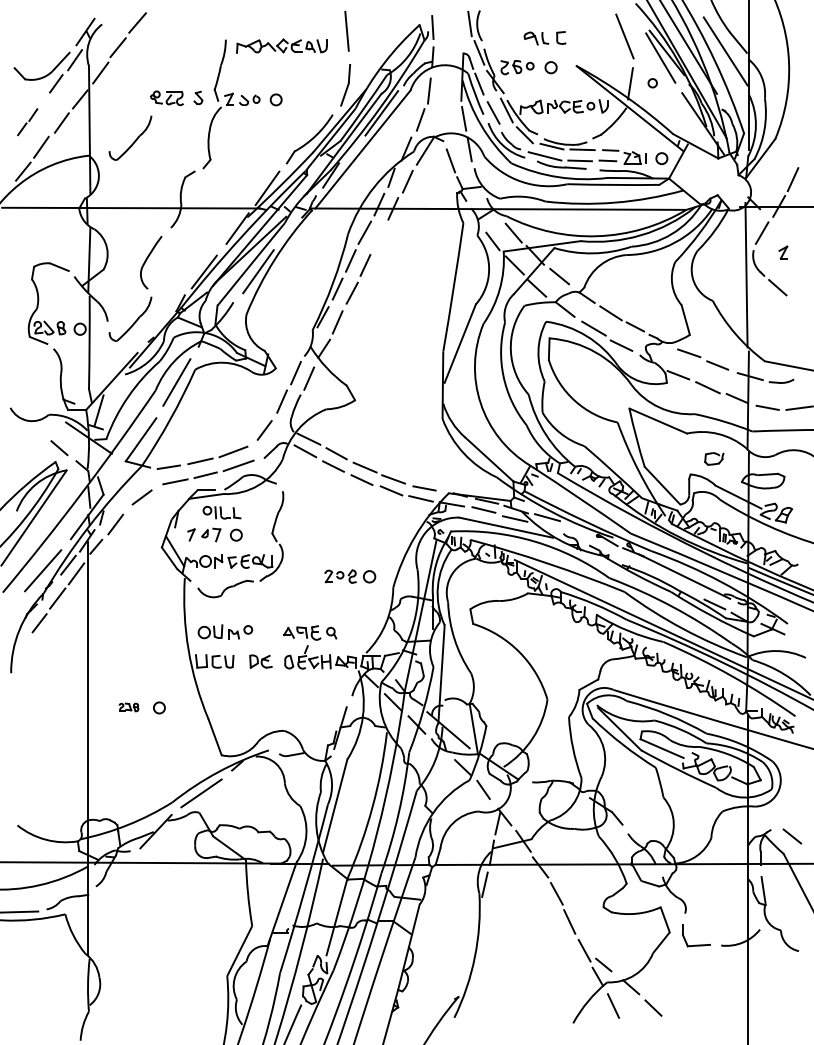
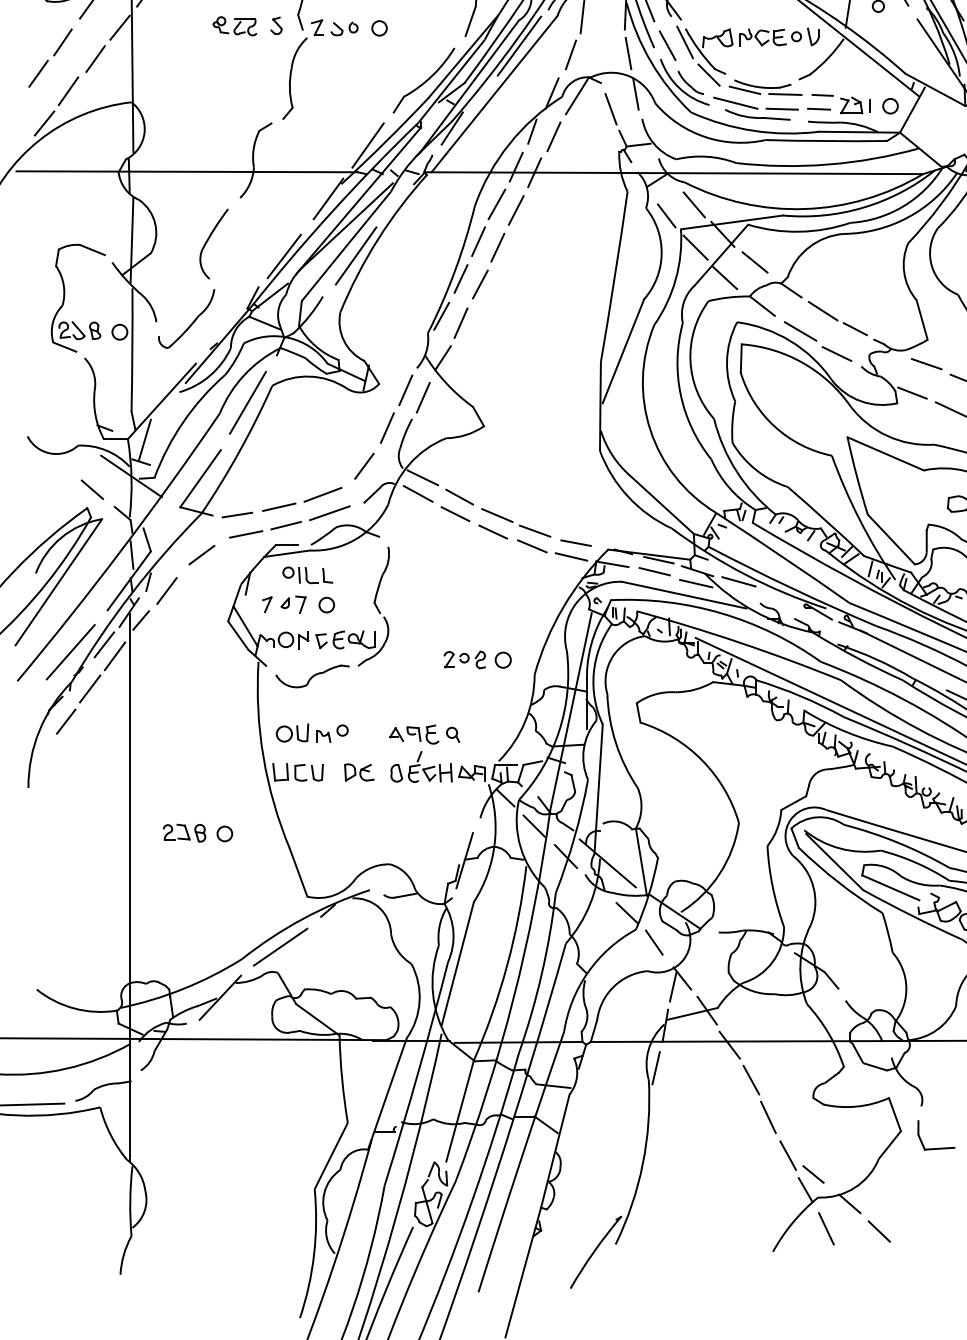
part: (27, 121) -> (50, 57), size x1.67
part: (130, 137) -> (186, 78), removed
line: (378, 237) -> (515, 210), added
part: (128, 707) -> (183, 833), size x1.67

